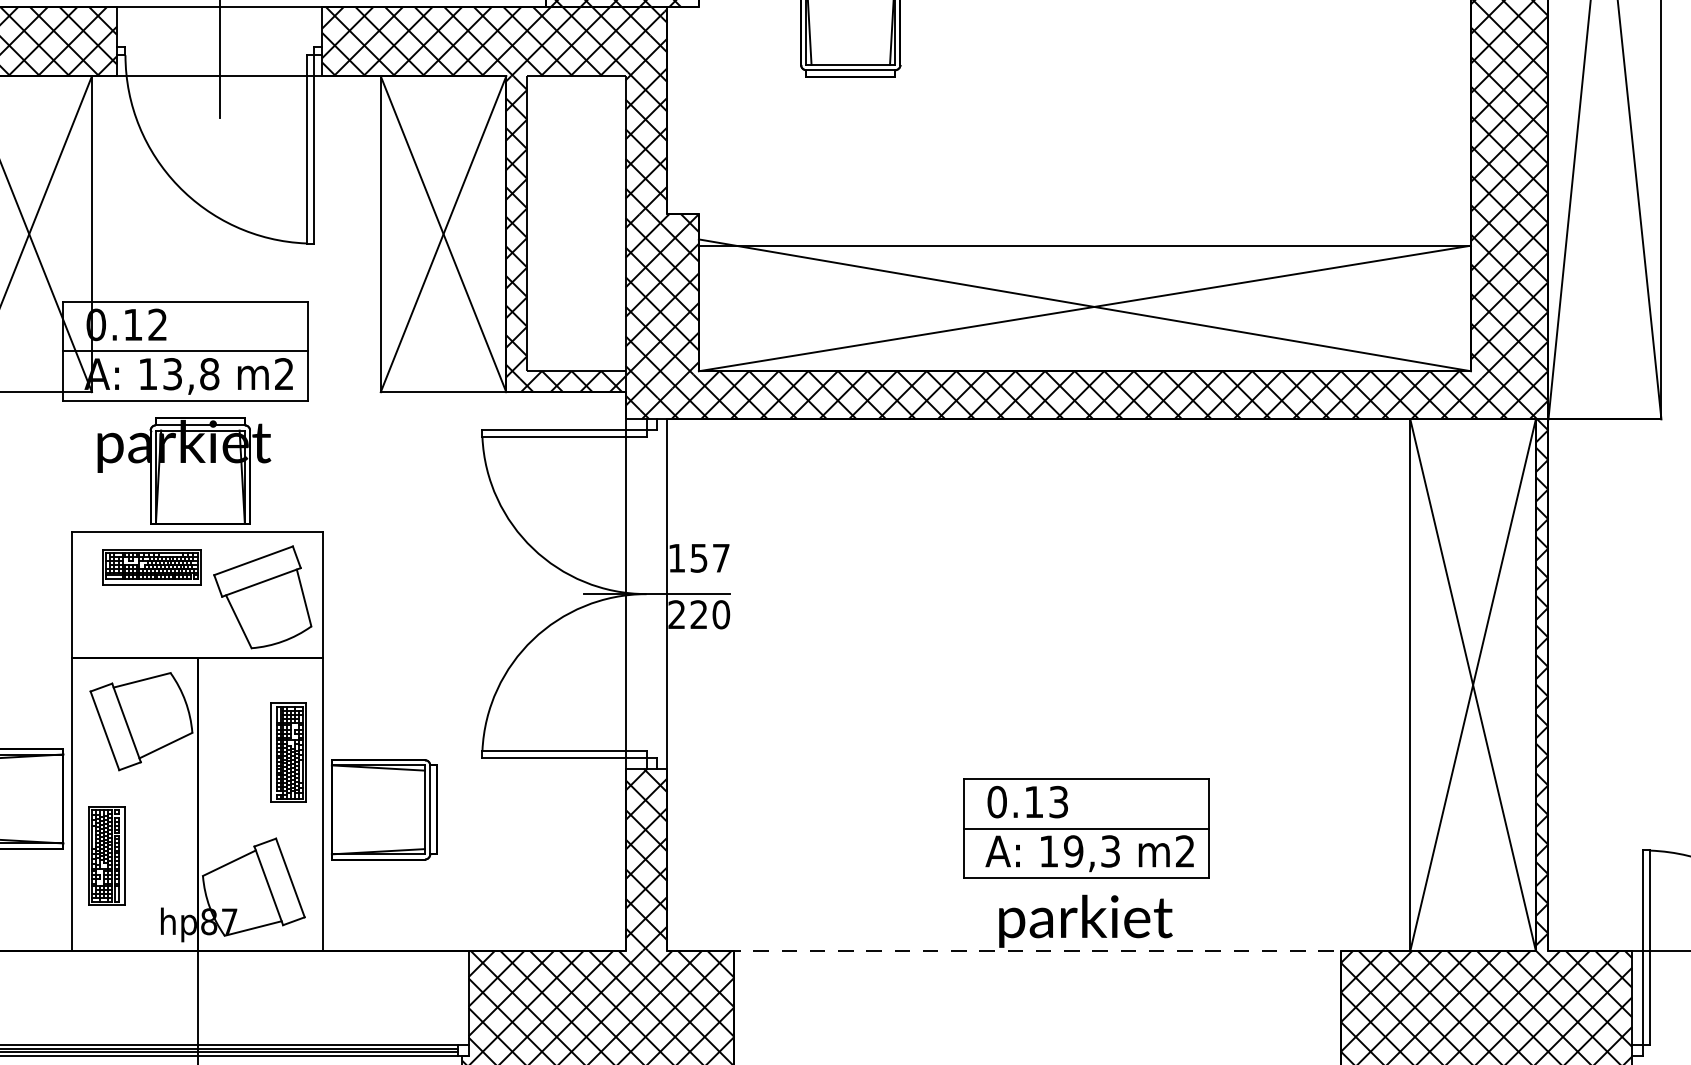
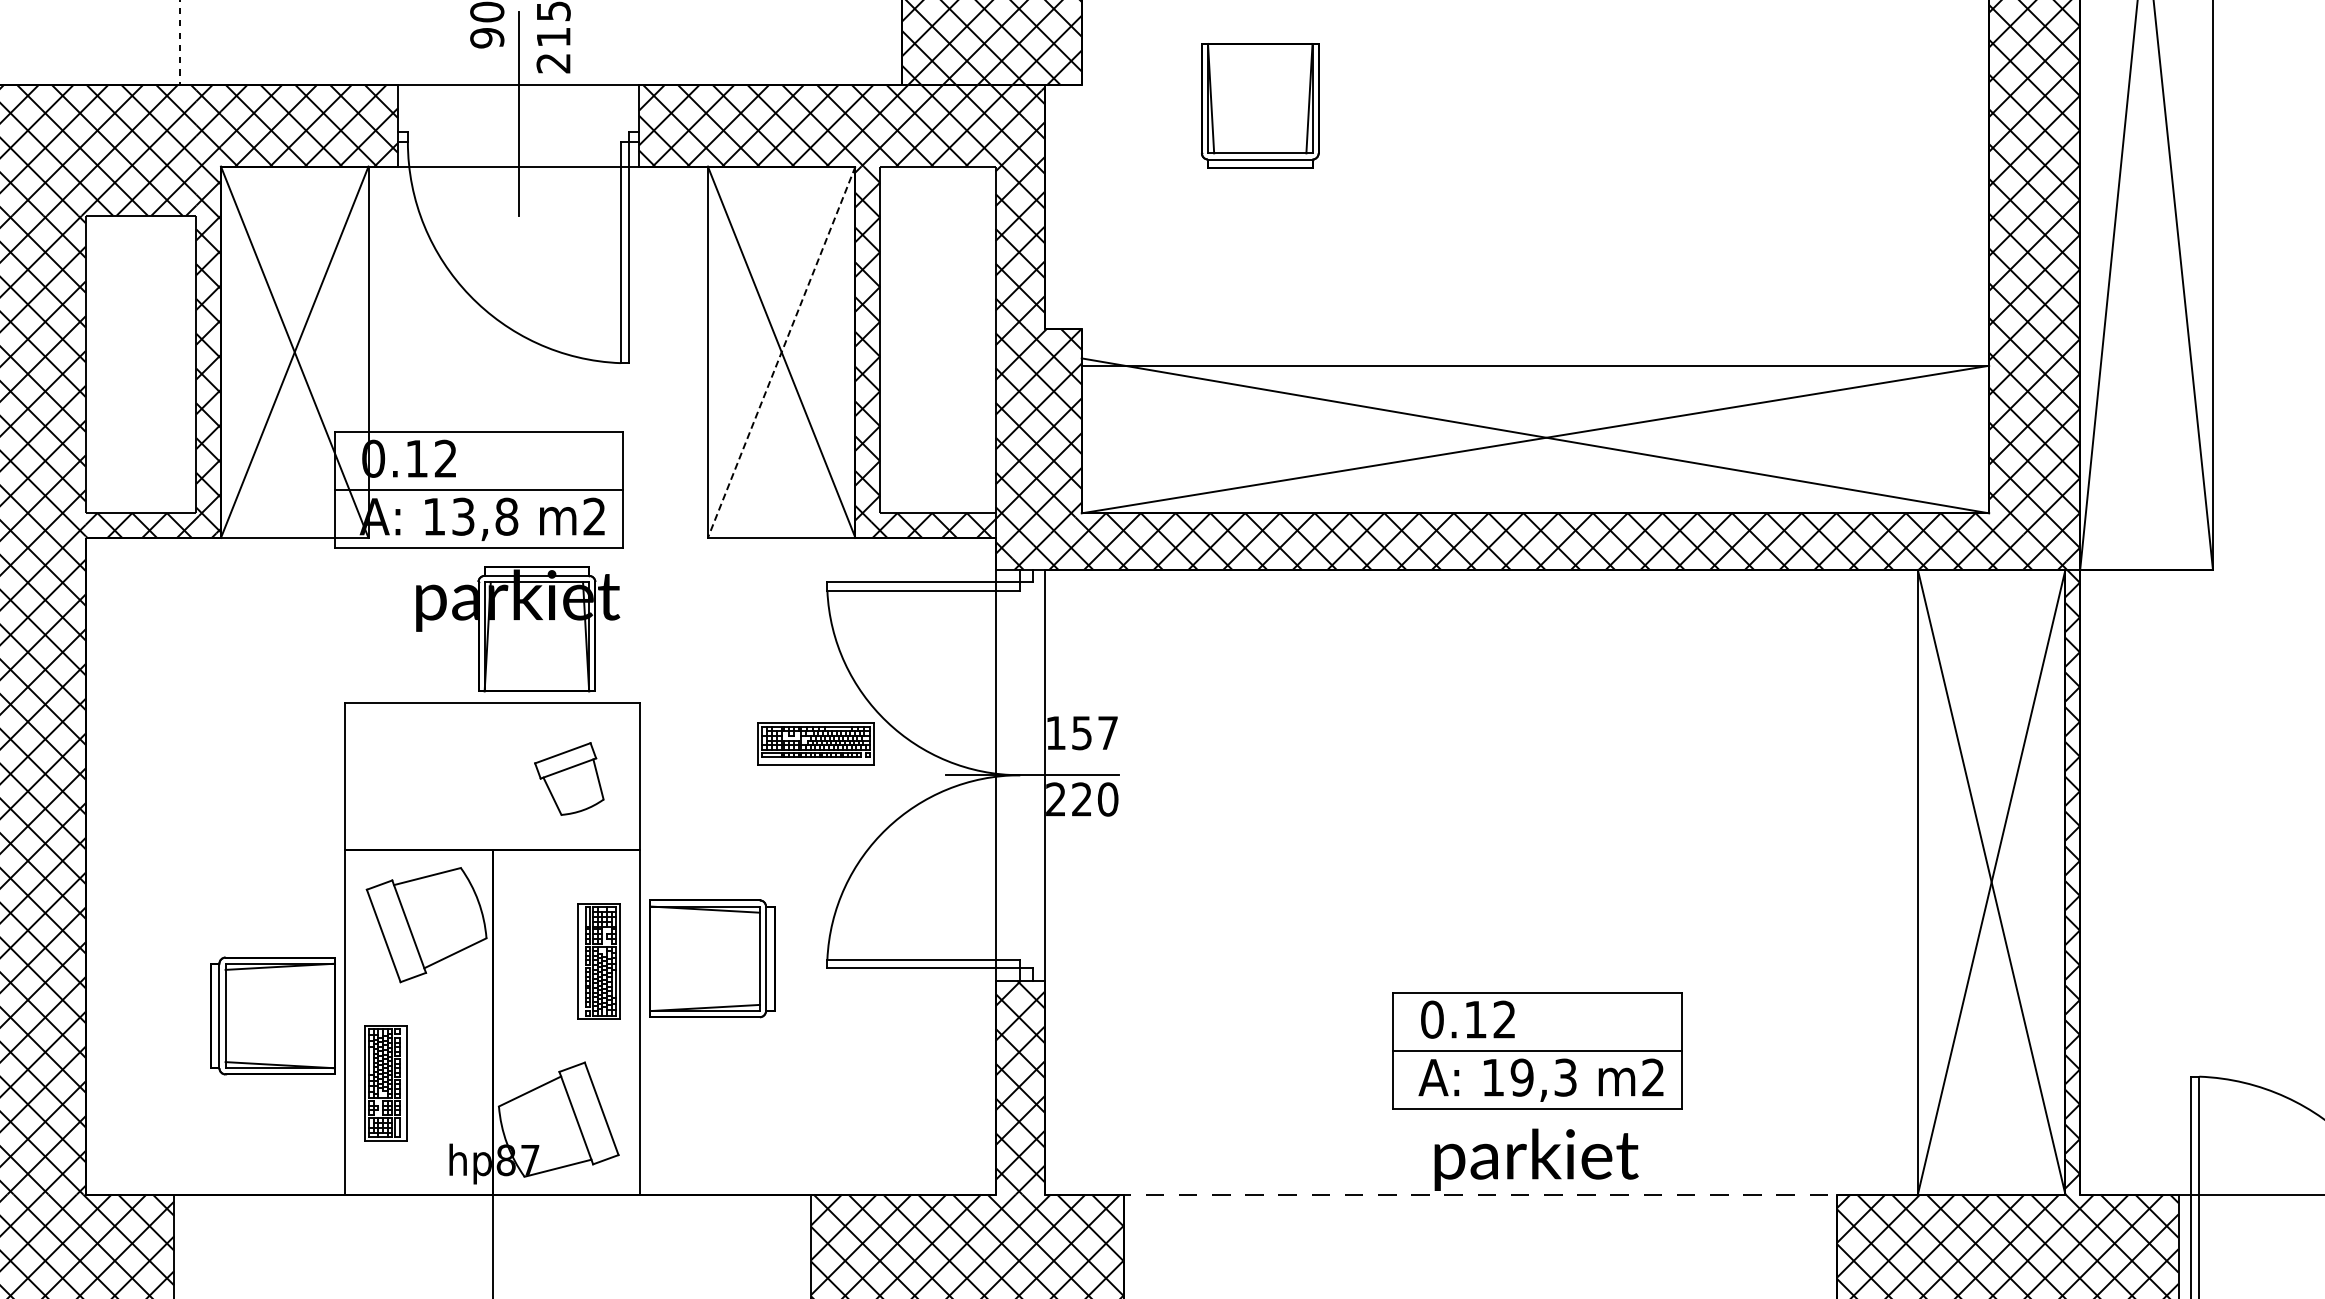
line: (443, 234) -> (781, 352), solid -> dashed
part: (184, 470) -> (518, 629), moved
part: (151, 567) -> (815, 743), moved
part: (262, 596) -> (569, 778), size x0.6
text: (1058, 801) -> (1504, 1019), 0.13 -> 0.12
part: (384, 809) -> (712, 958), moved

